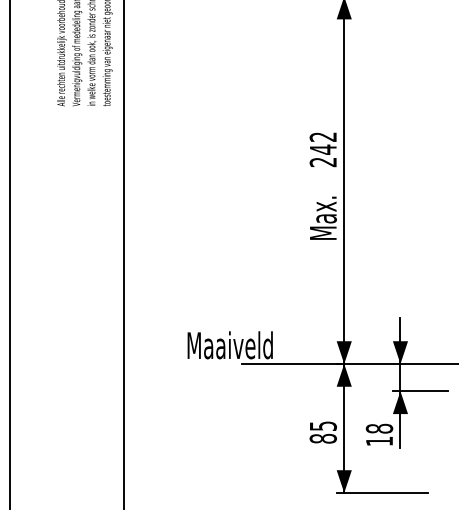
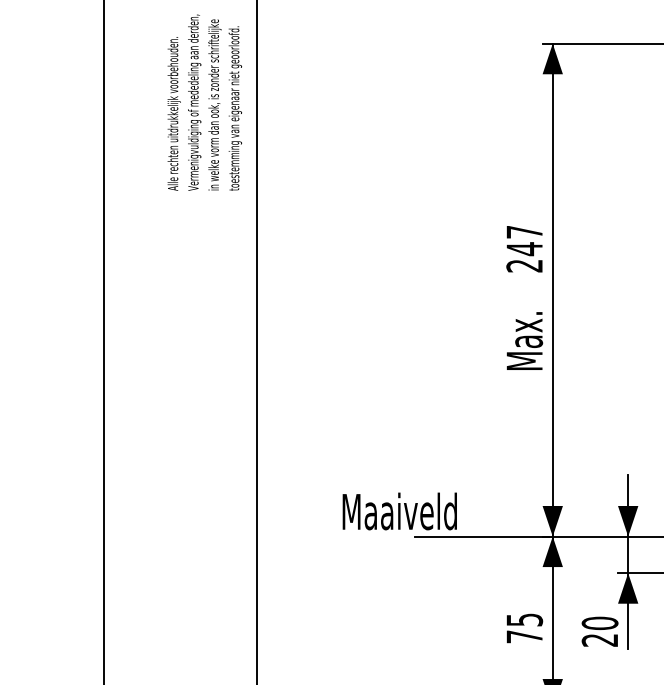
text: (323, 137) -> (524, 232), 242 -> 247
text: (379, 434) -> (599, 631), 18 -> 20
text: (323, 438) -> (524, 636), 85 -> 75

